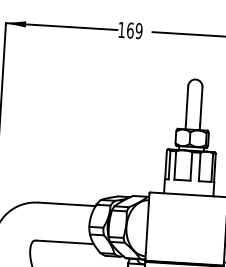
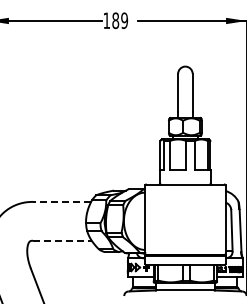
text: (130, 30) -> (115, 20), 169 -> 189
line: (66, 203) -> (61, 201), solid -> dashed
line: (65, 242) -> (62, 240), solid -> dashed

